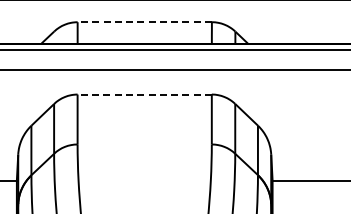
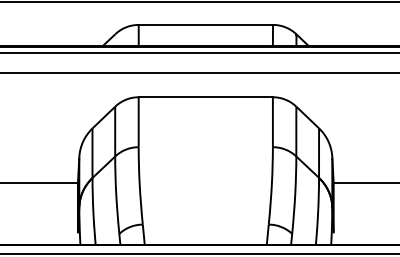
line: (144, 21) -> (205, 24), dashed -> solid
line: (144, 94) -> (205, 97), dashed -> solid

